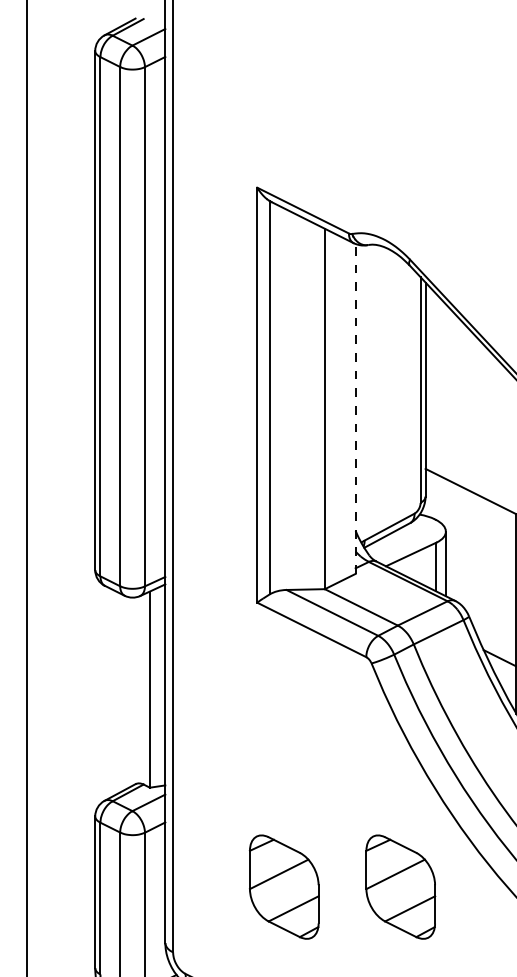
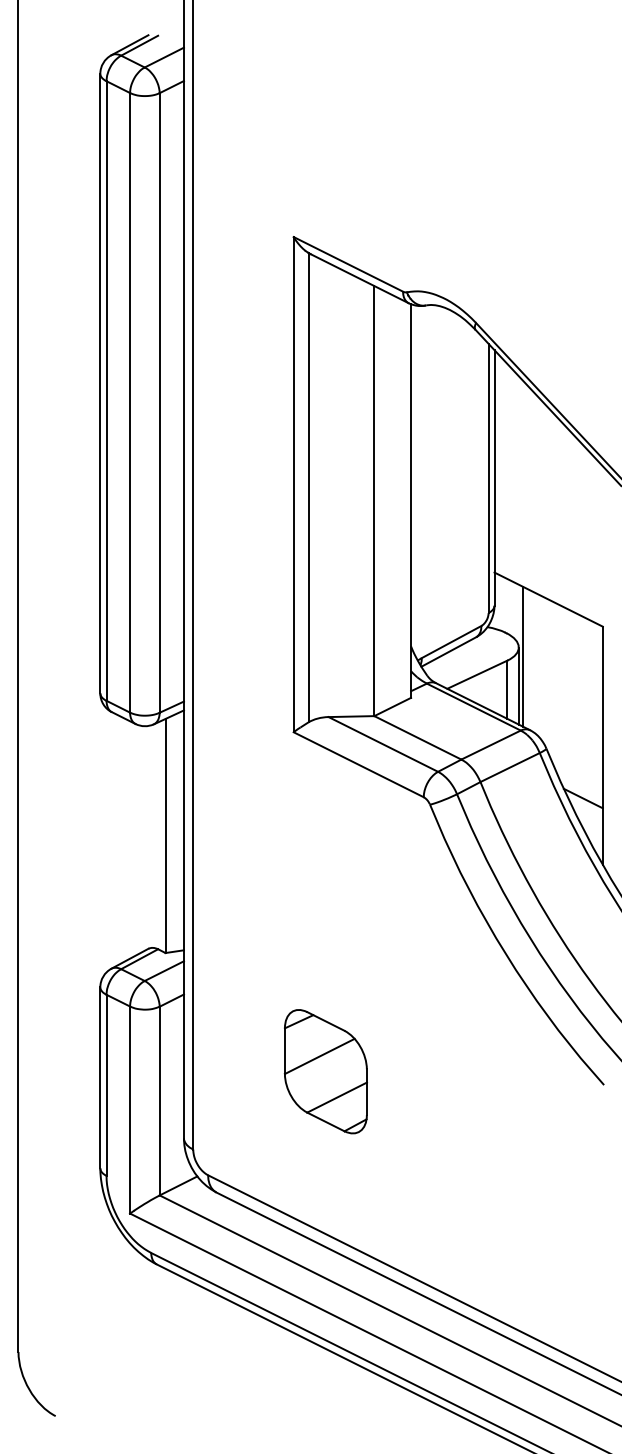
line: (356, 409) -> (411, 501), dashed -> solid
line: (449, 539) -> (523, 656), added
part: (400, 886) -> (464, 1071), removed

